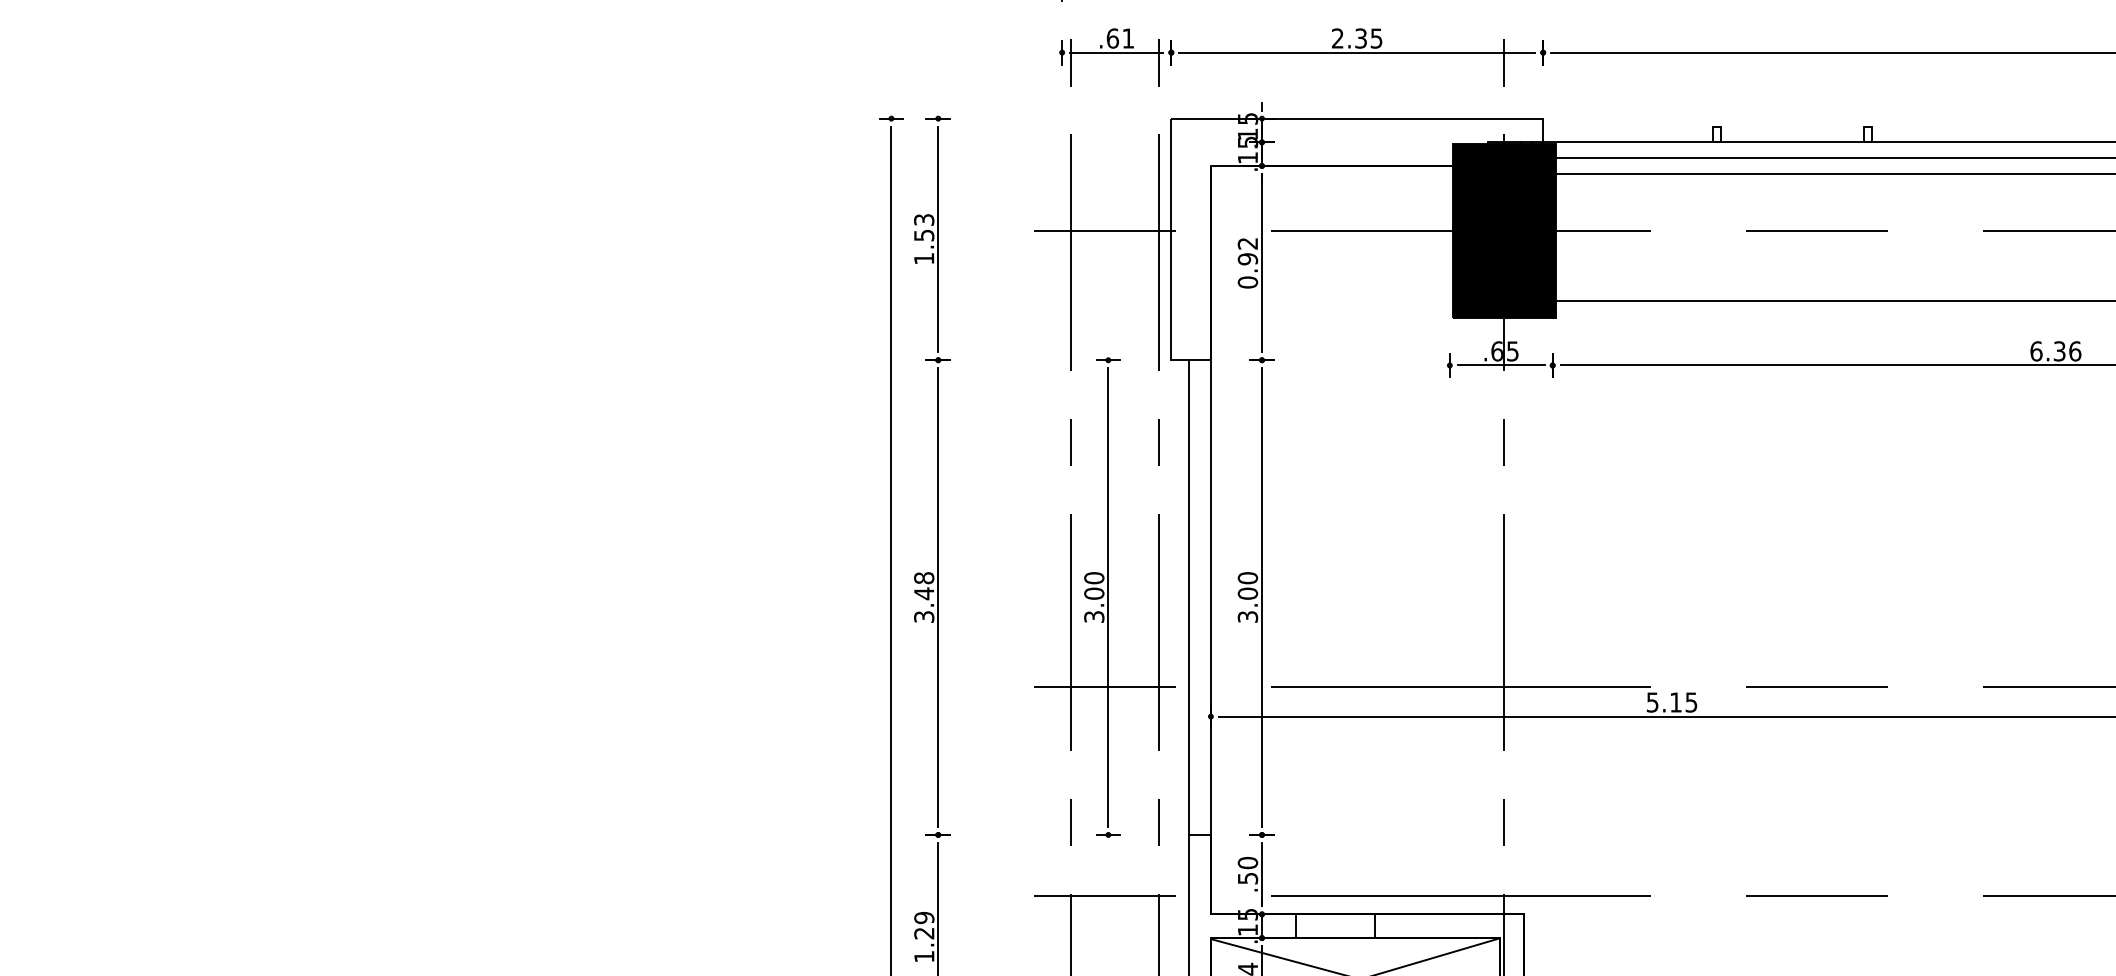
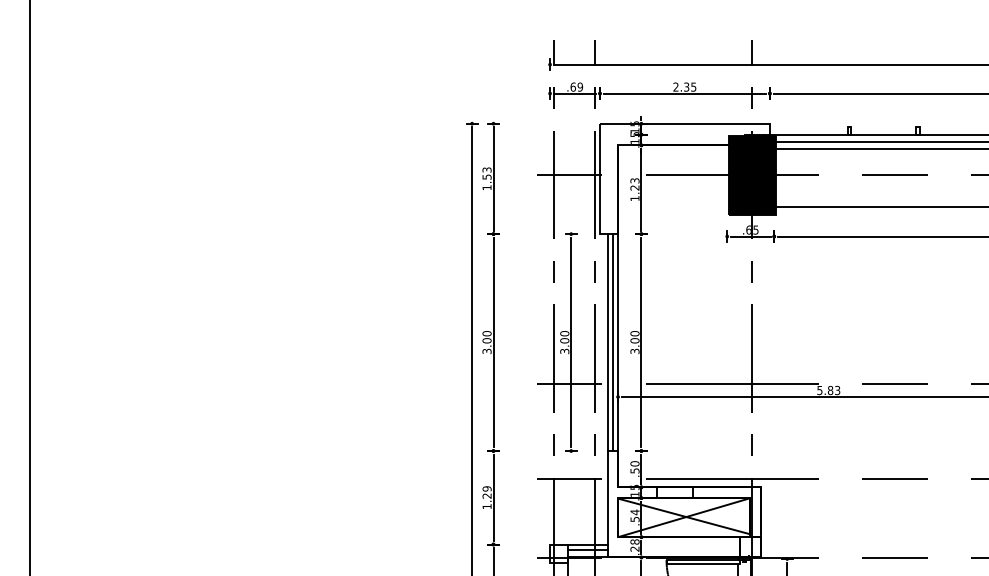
text: (1128, 37) -> (580, 86), .61 -> .69
text: (1246, 262) -> (634, 189), 0.92 -> 1.23
text: (922, 586) -> (486, 337), 3.48 -> 3.00
line: (1200, 597) -> (613, 342), added
text: (1682, 702) -> (833, 390), 5.15 -> 5.83

